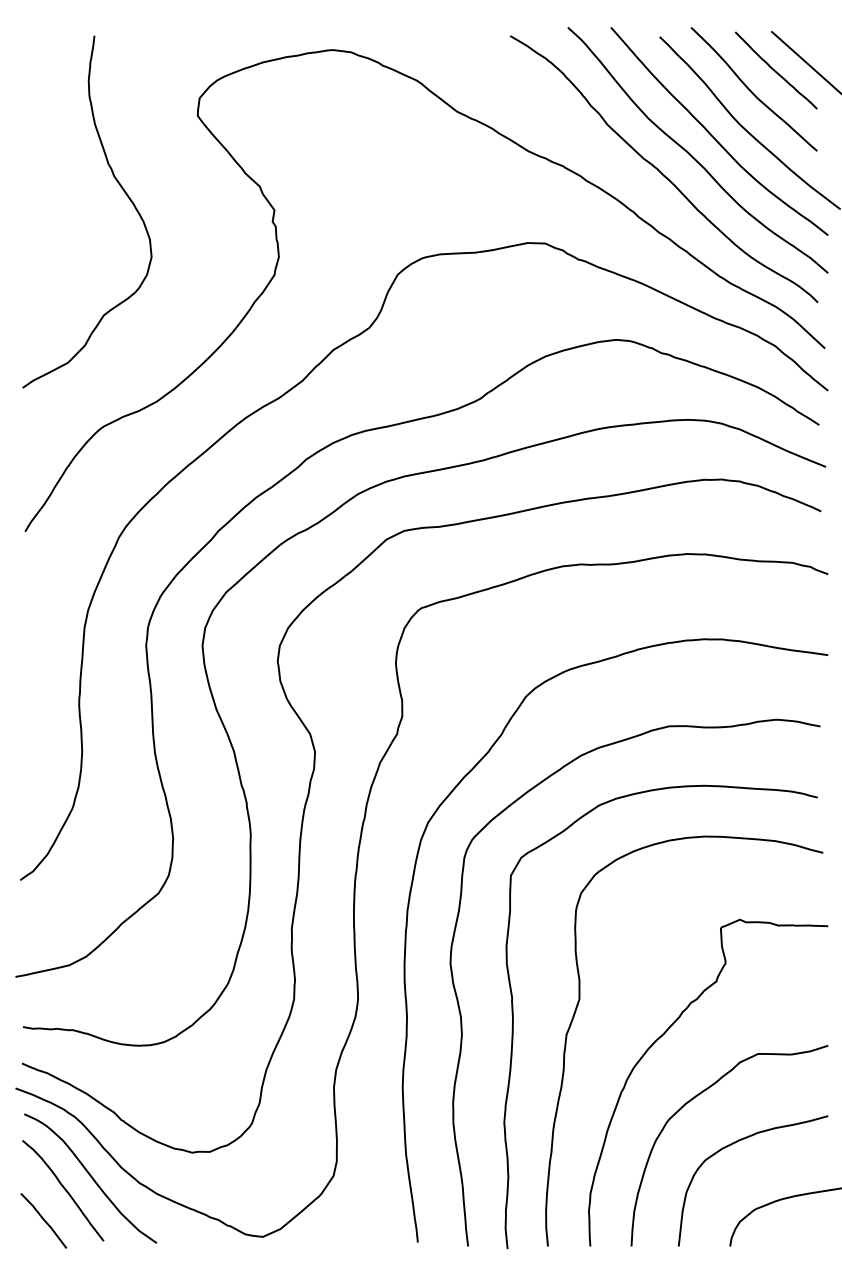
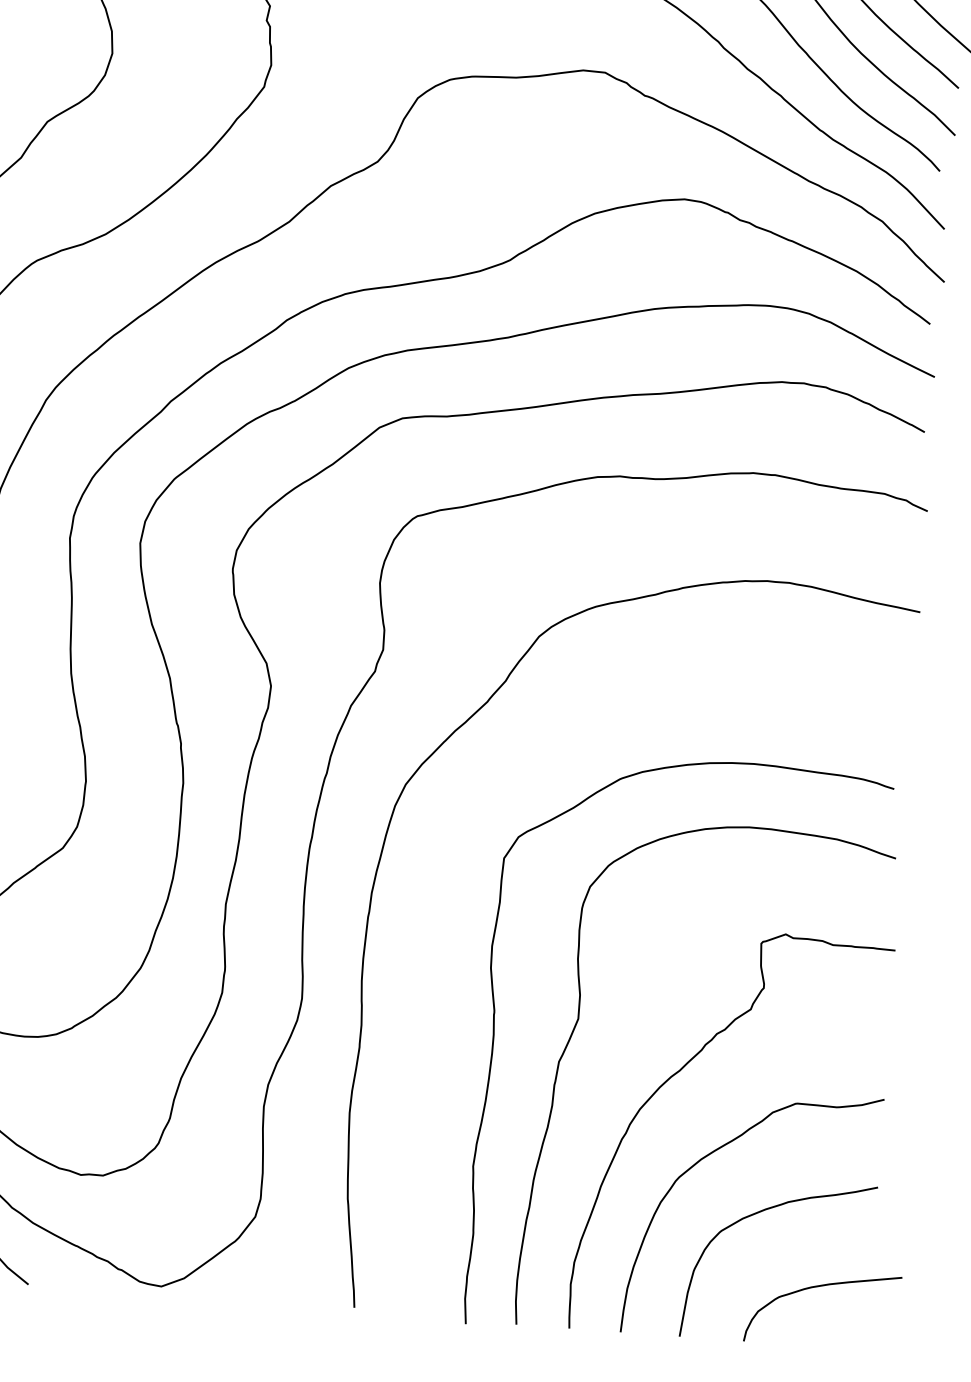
curve: (461, 1013) -> (429, 1025), removed

